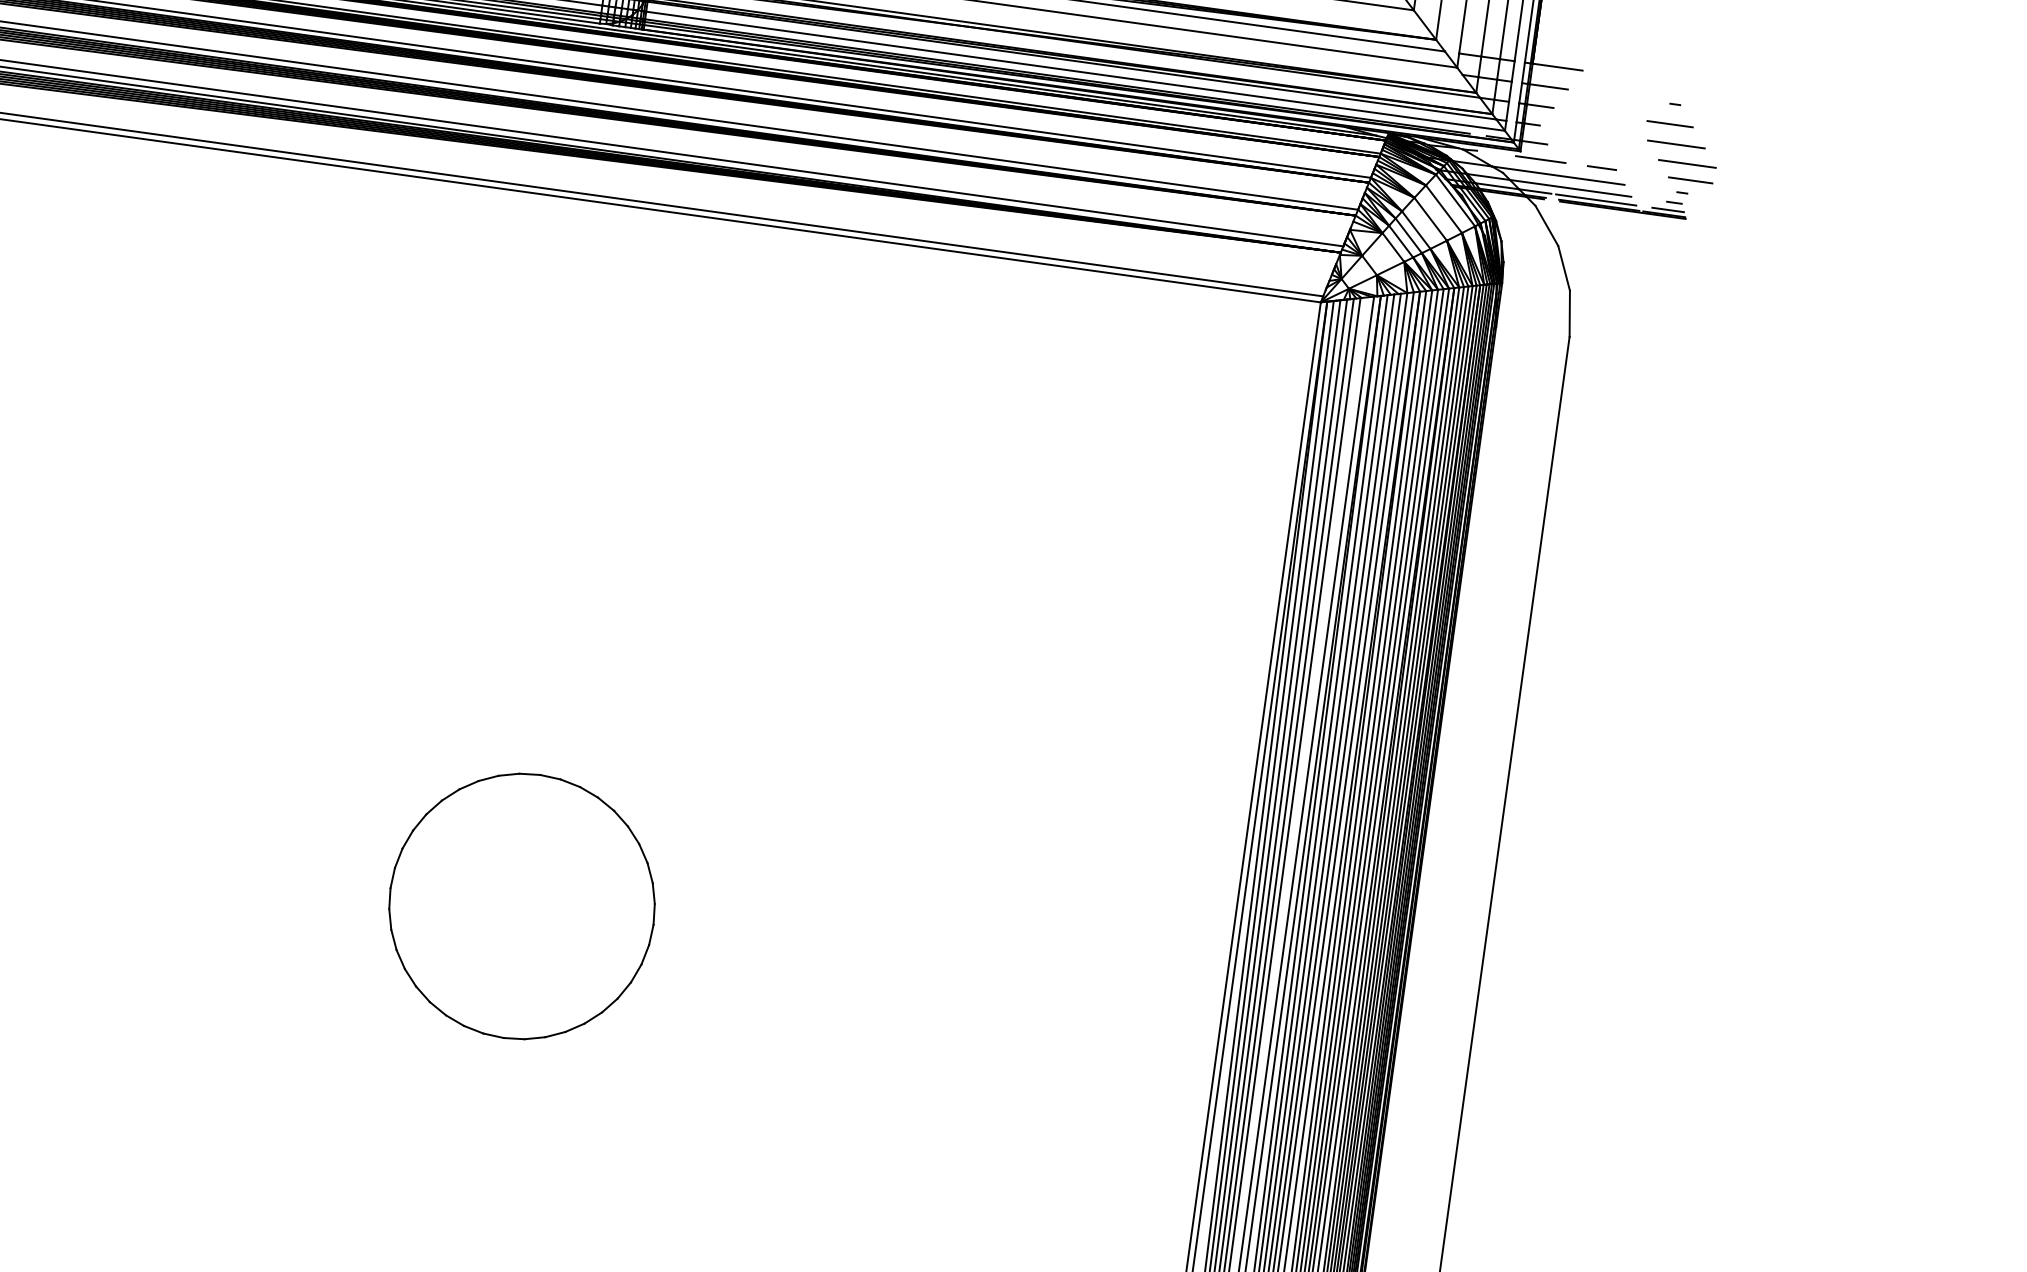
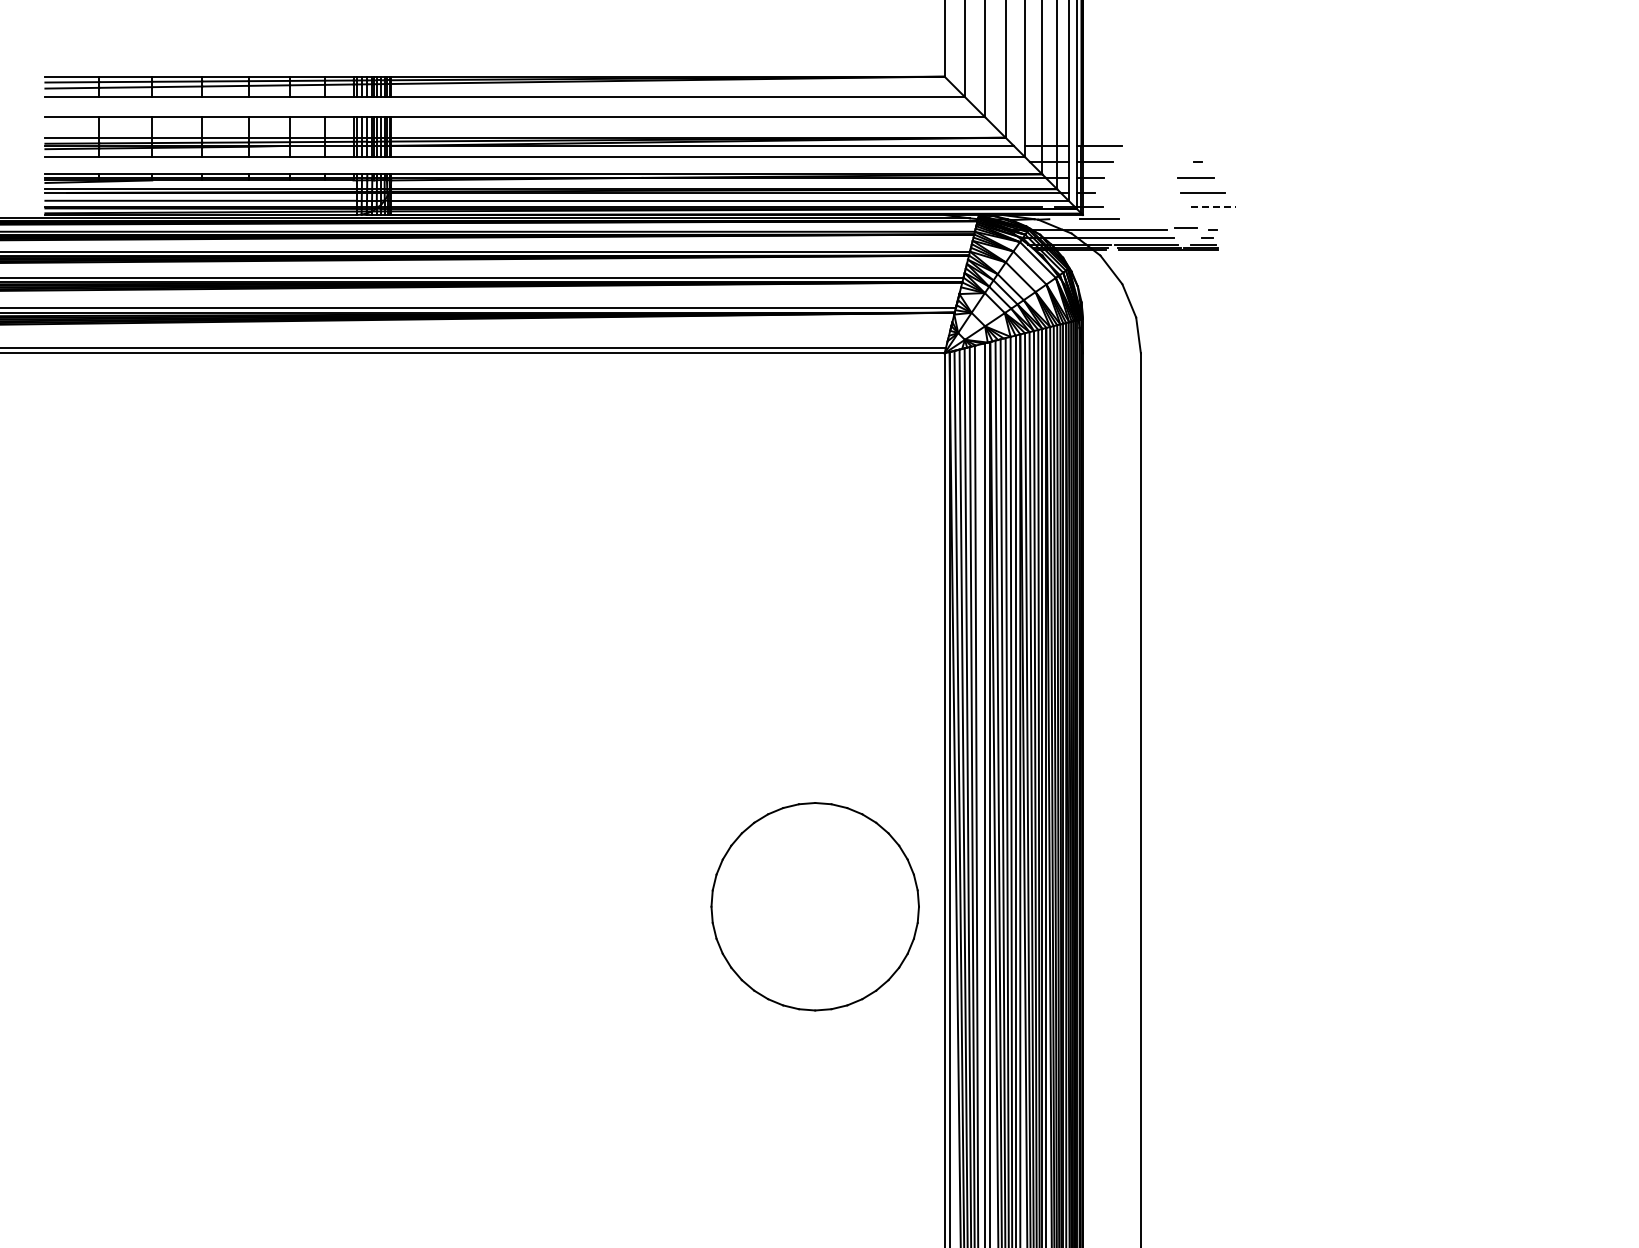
line: (1688, 163) -> (1214, 206), solid -> dashed
line: (1601, 167) -> (1185, 227), moved
line: (1690, 180) -> (1217, 219), removed
part: (521, 906) -> (814, 906), moved

